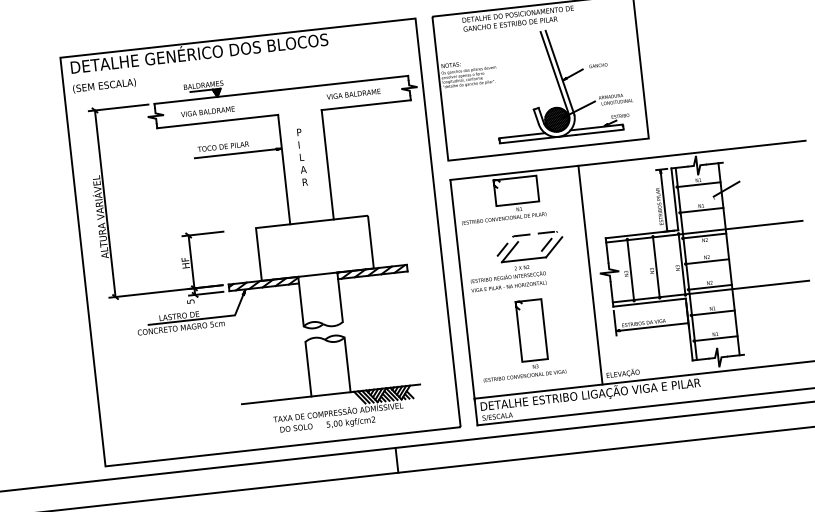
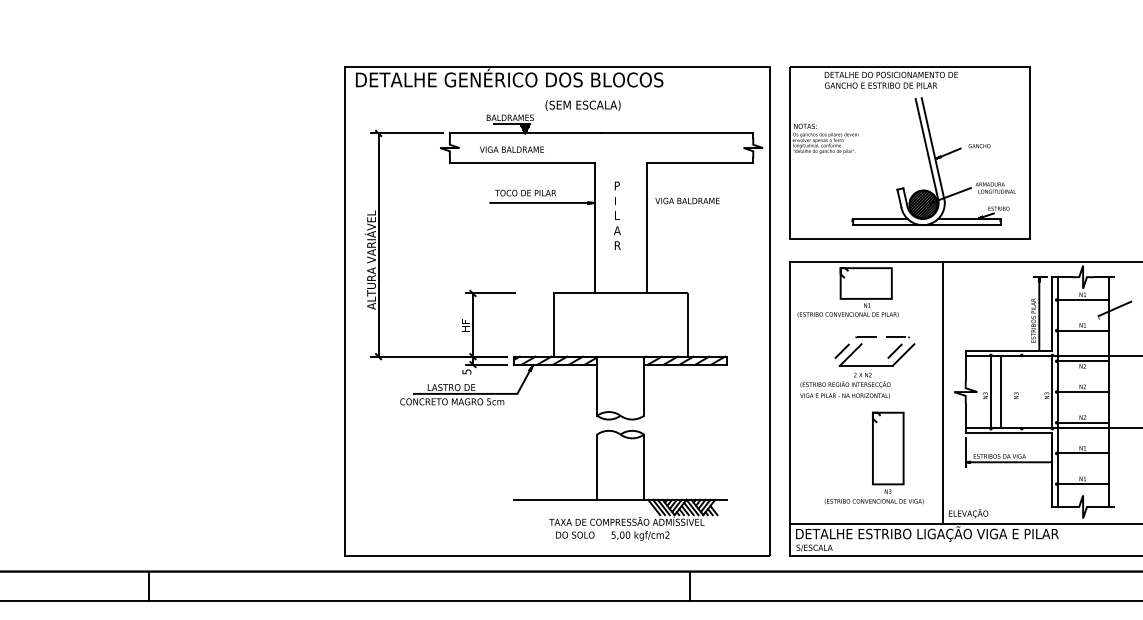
text: (104, 85) -> (582, 105), moved
text: (353, 93) -> (687, 200), moved
line: (656, 266) -> (1000, 391), moved
part: (520, 339) -> (873, 457), moved

